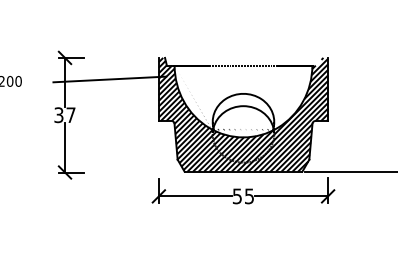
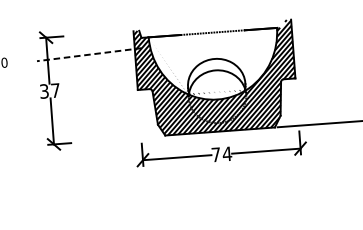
line: (109, 79) -> (89, 54), solid -> dashed
text: (243, 196) -> (221, 154), 55 -> 74

